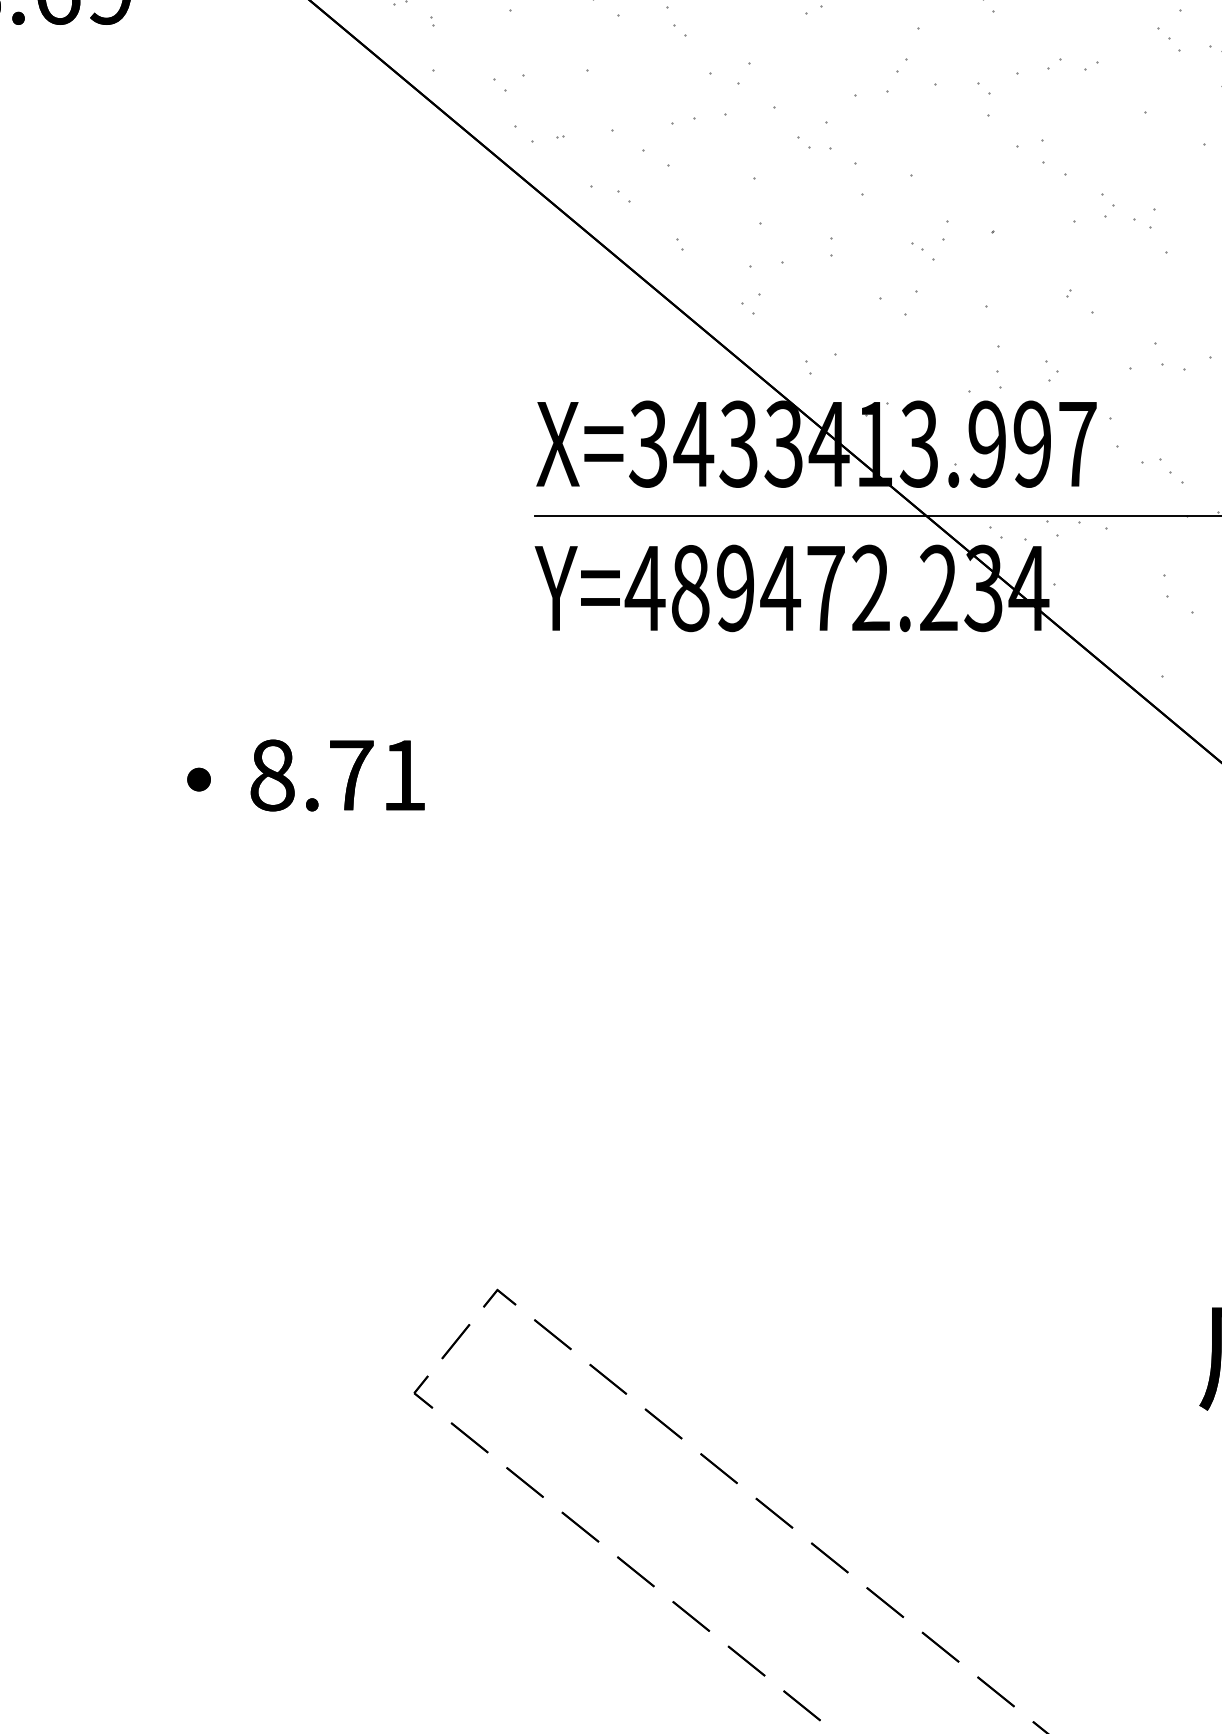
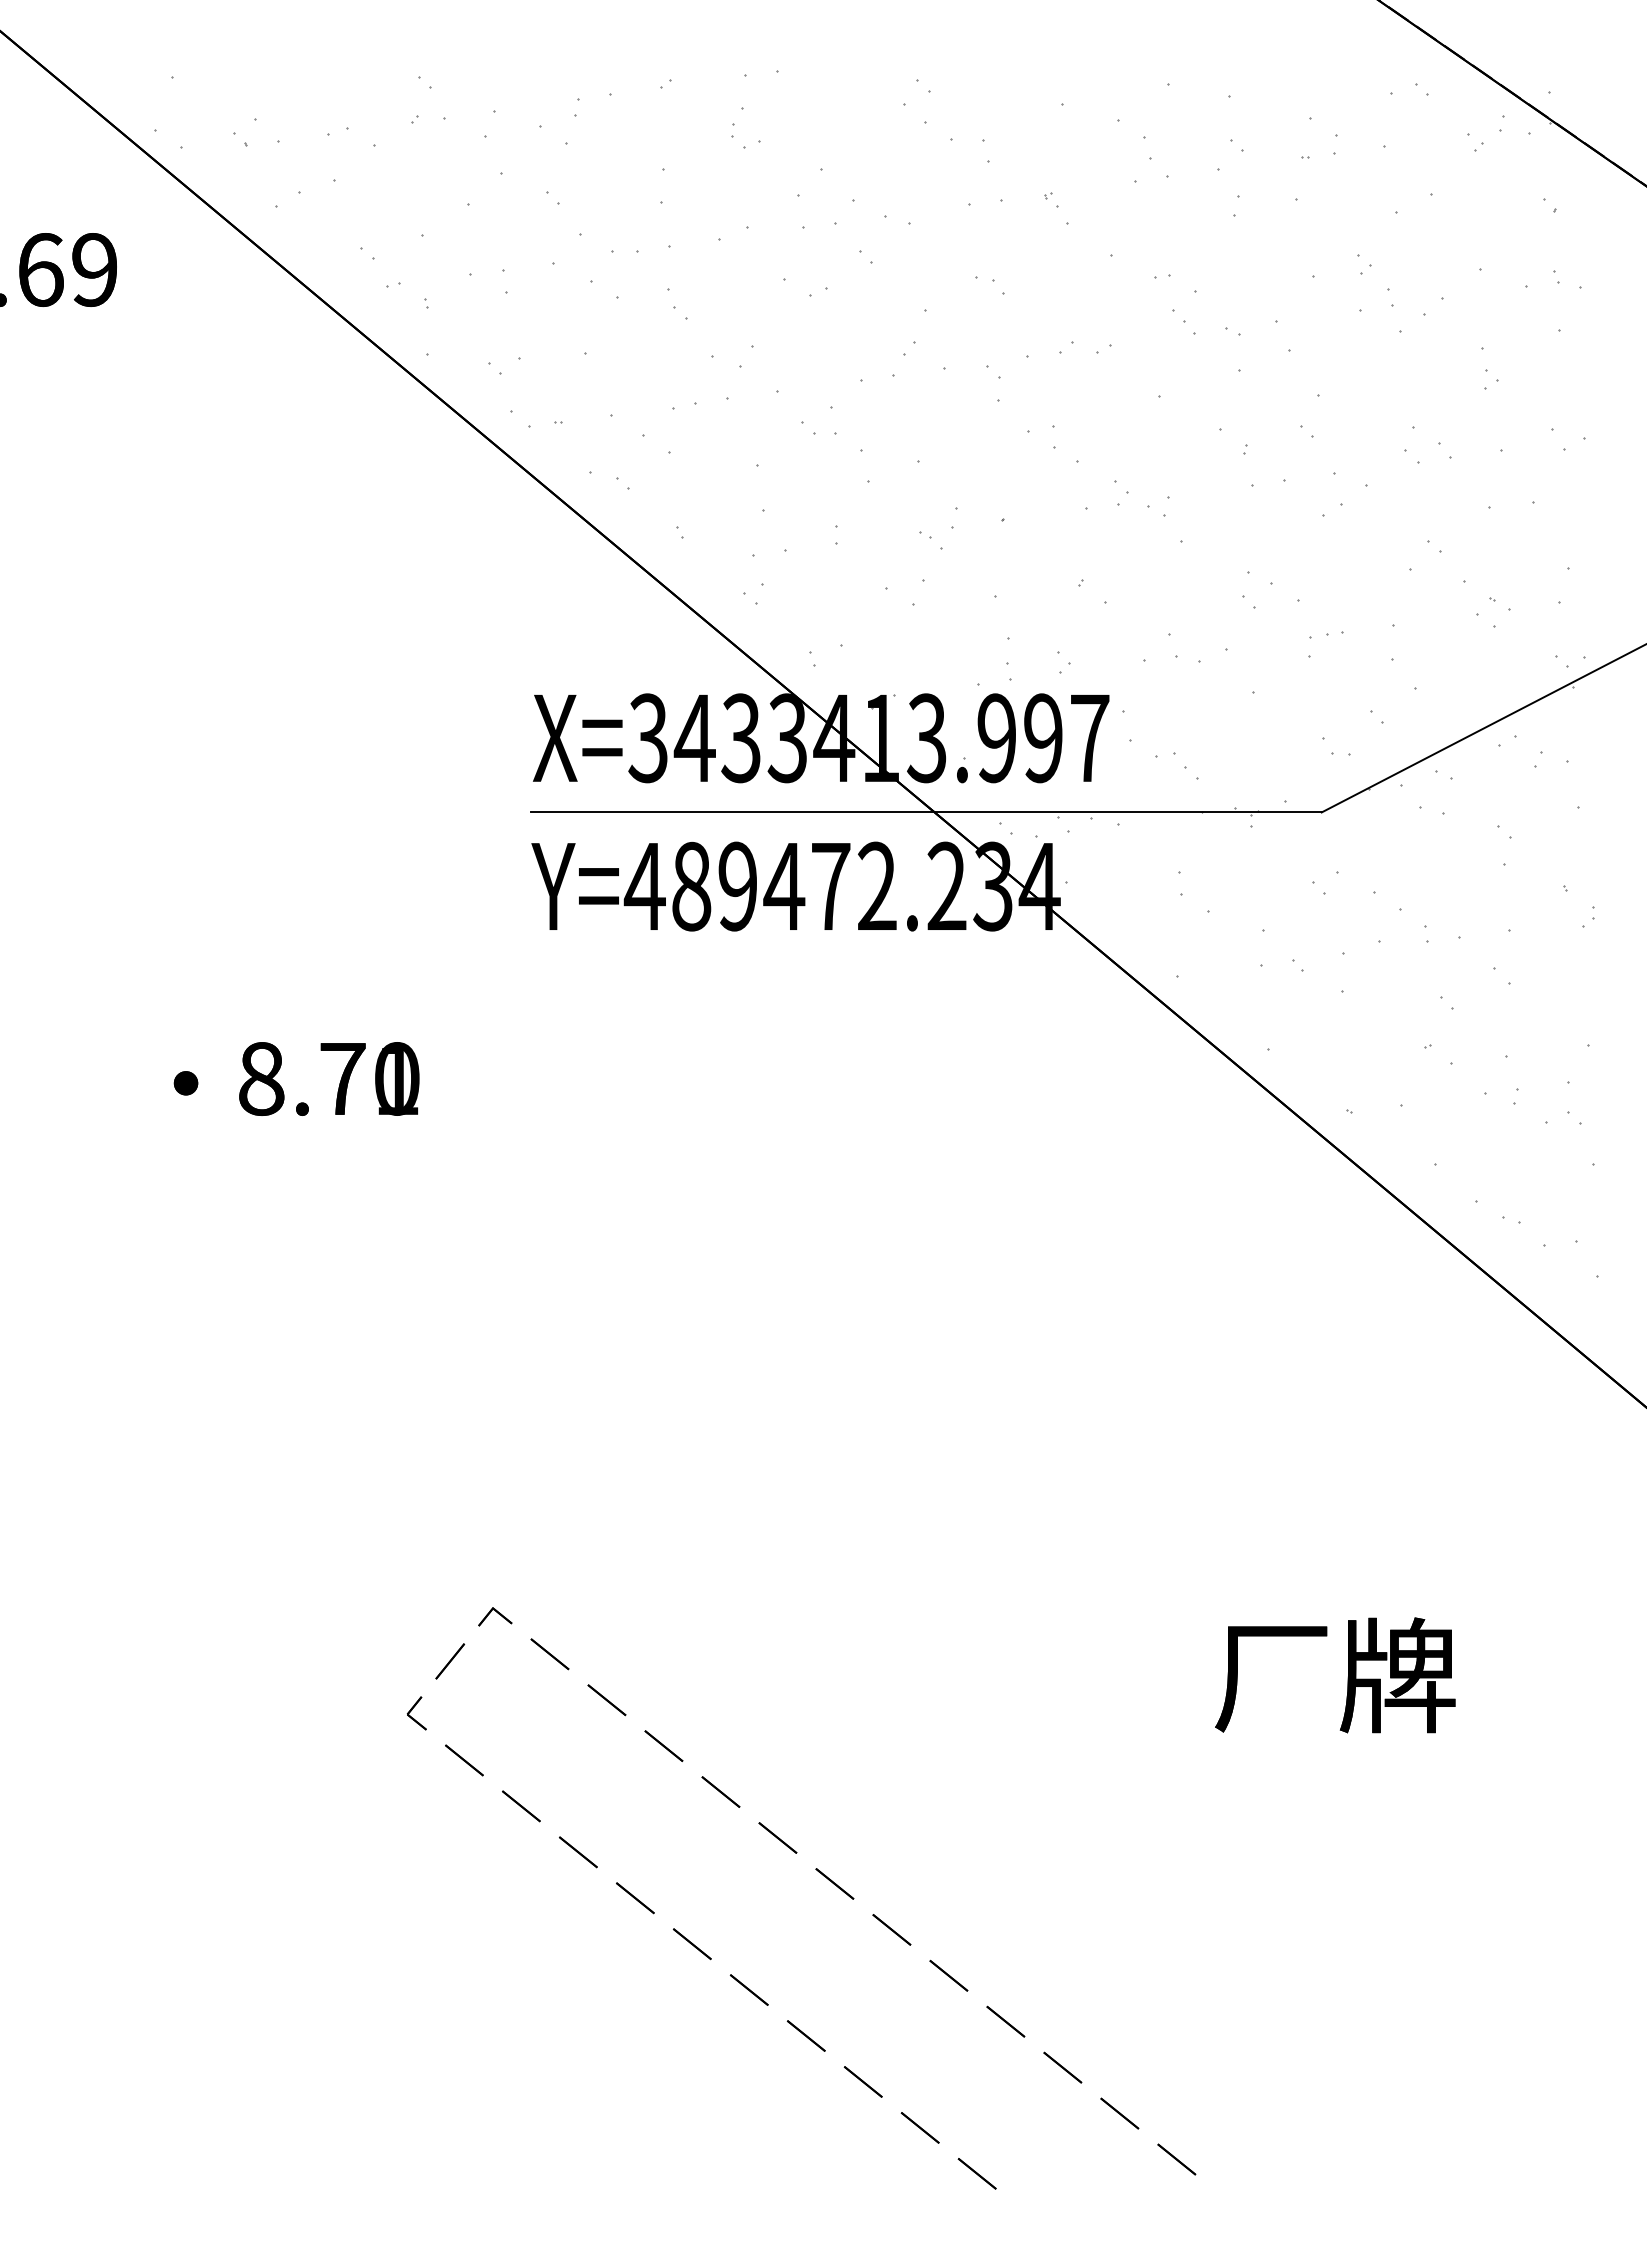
text: (404, 774) -> (397, 1078), 8.71 -> 8.70

